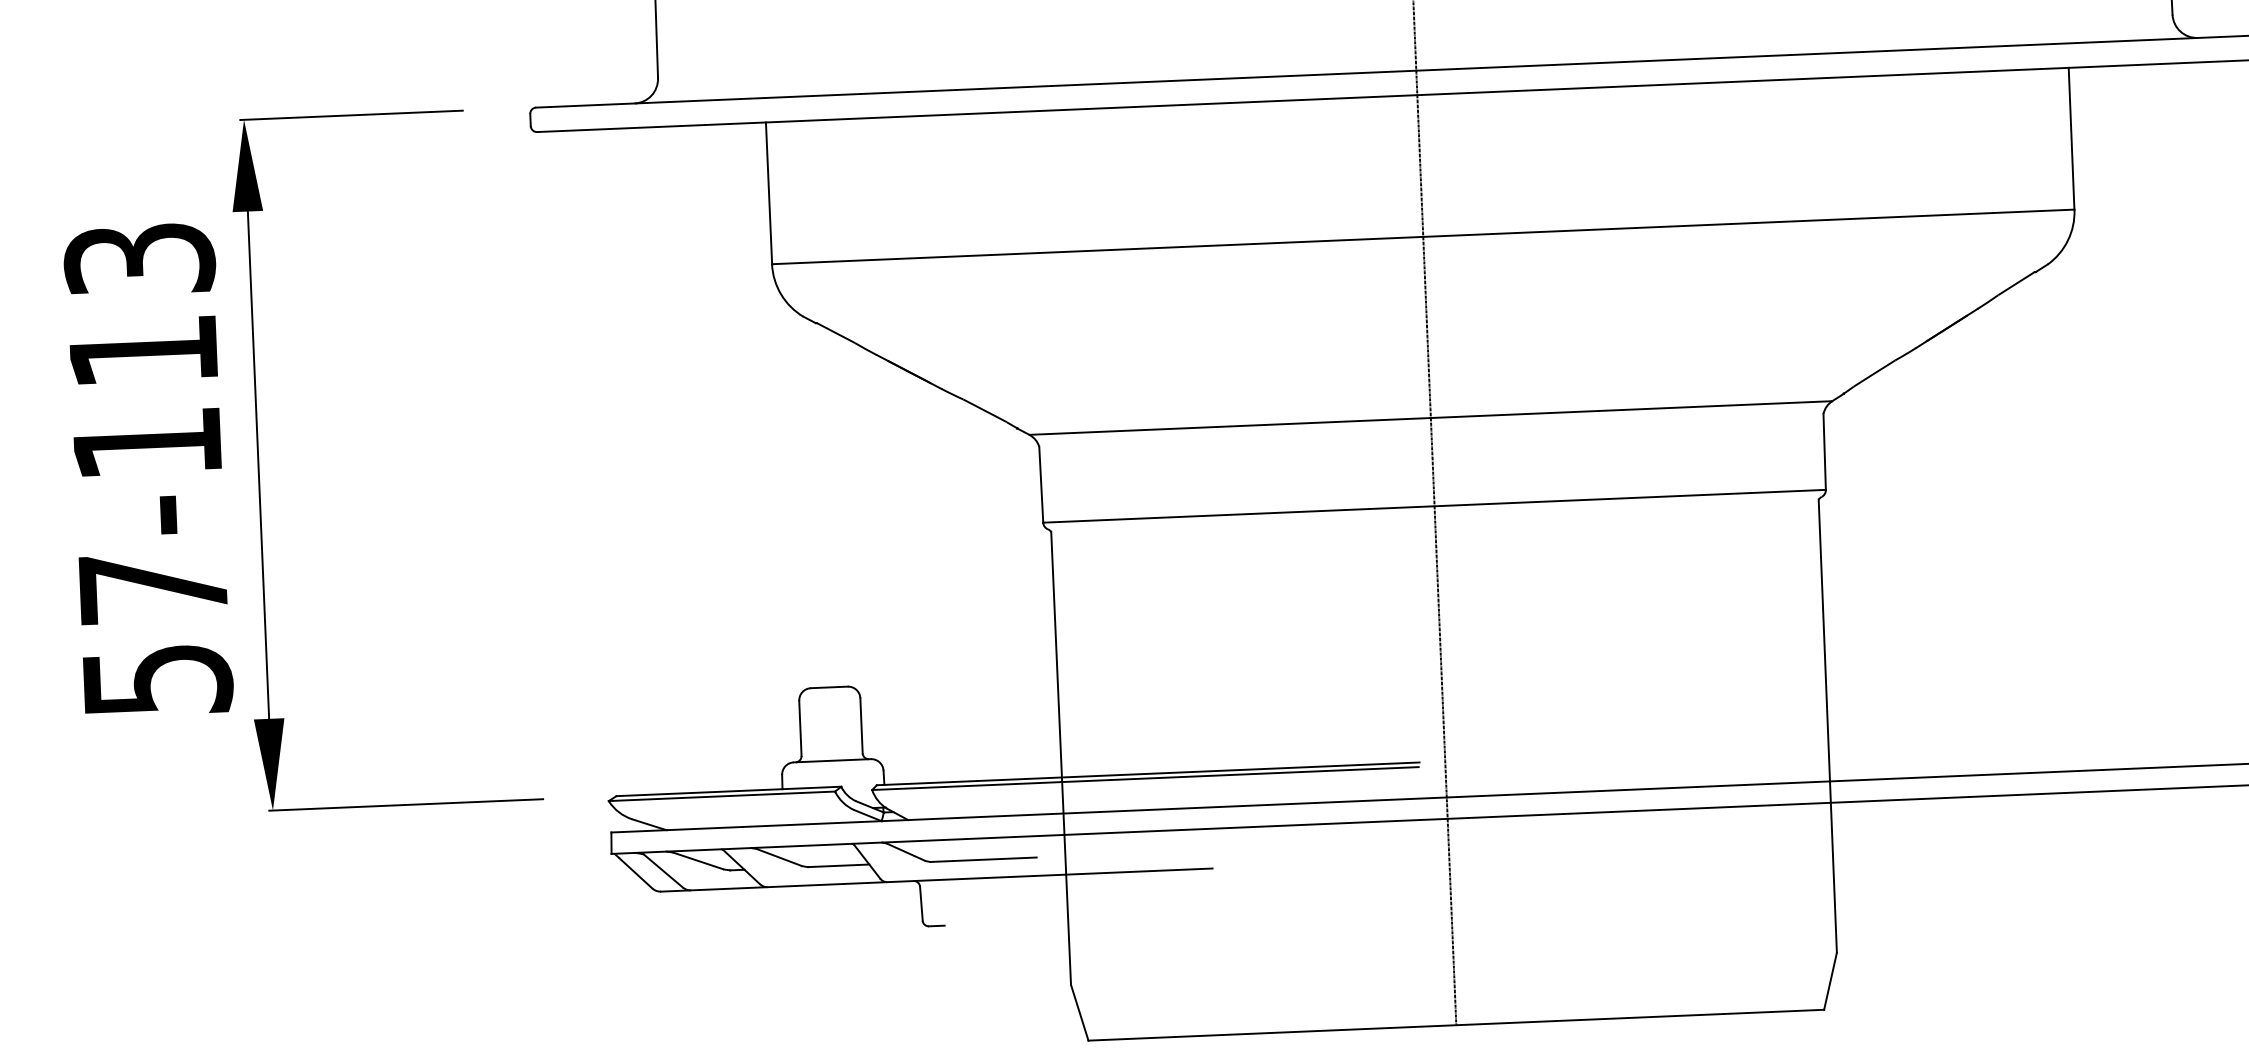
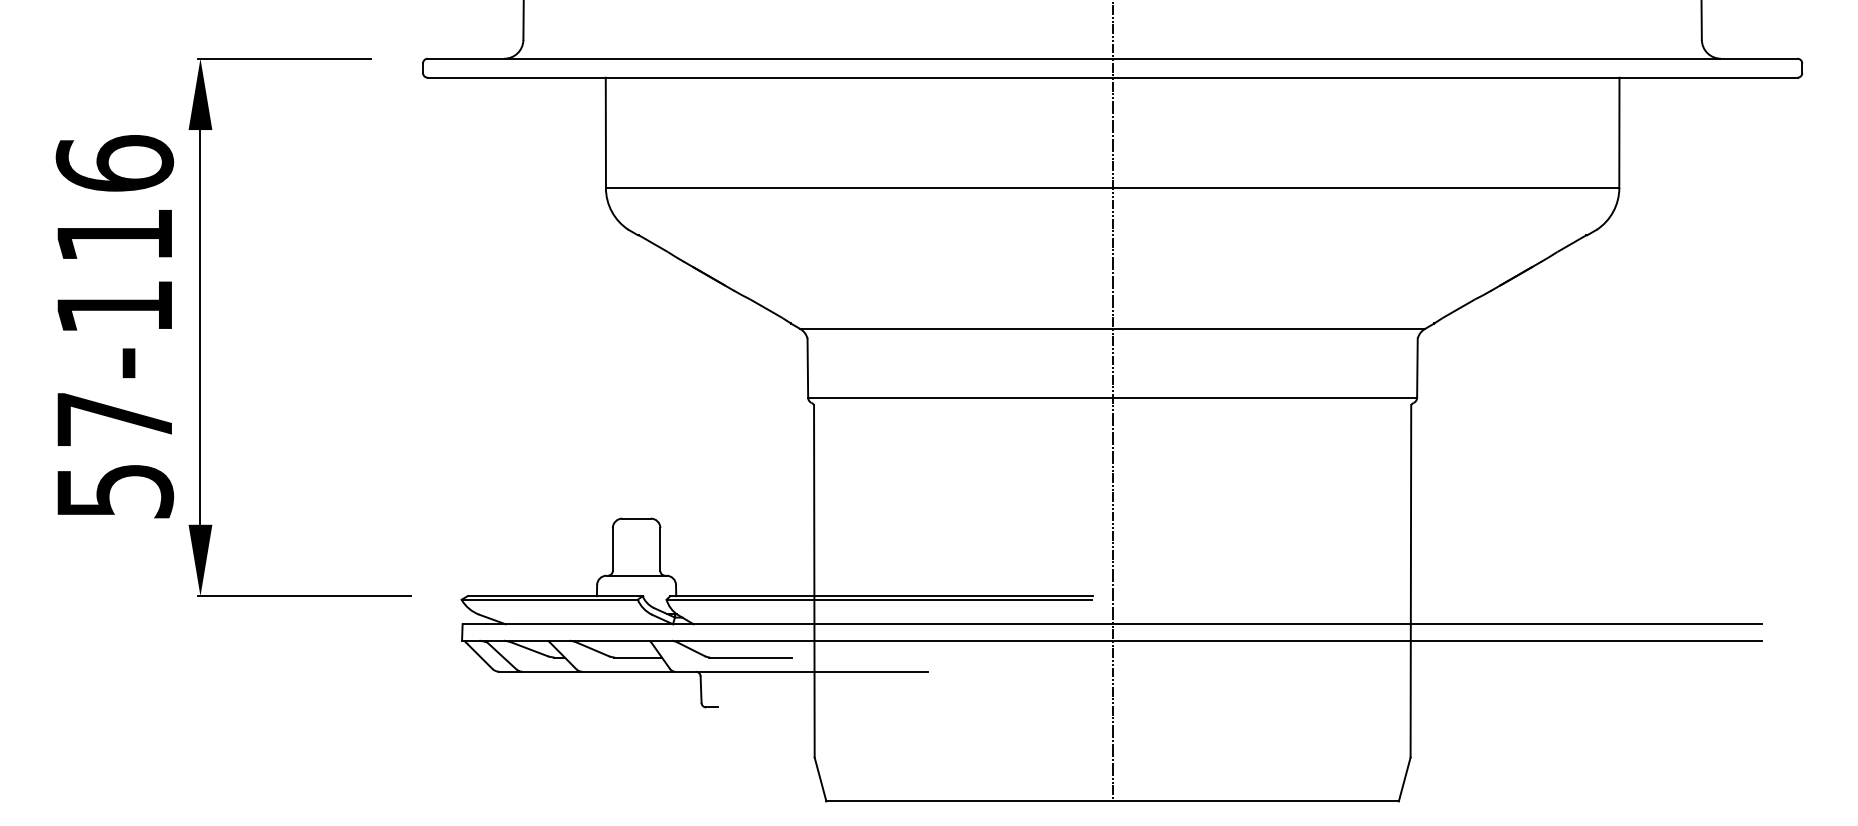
text: (139, 259) -> (114, 163), 57-113 -> 57-116

